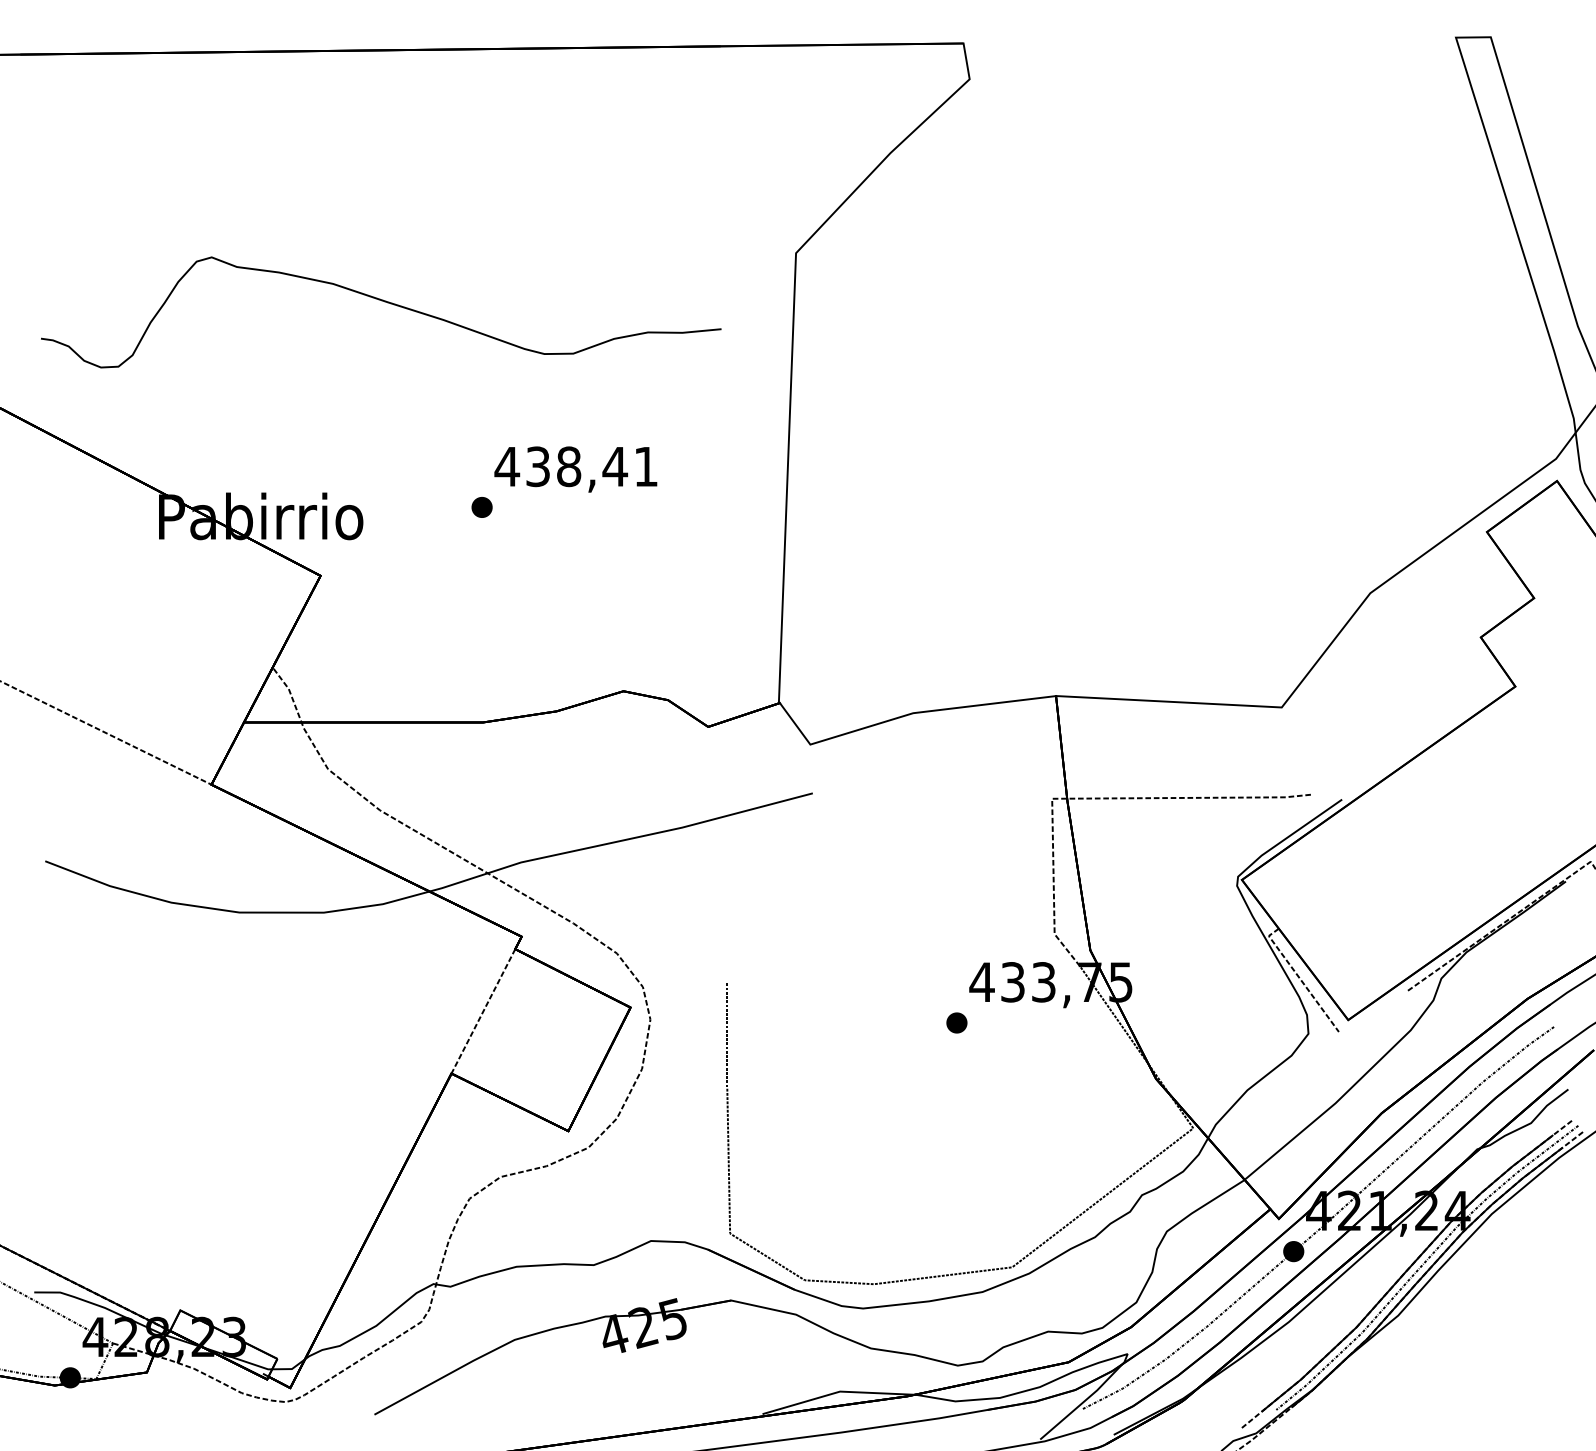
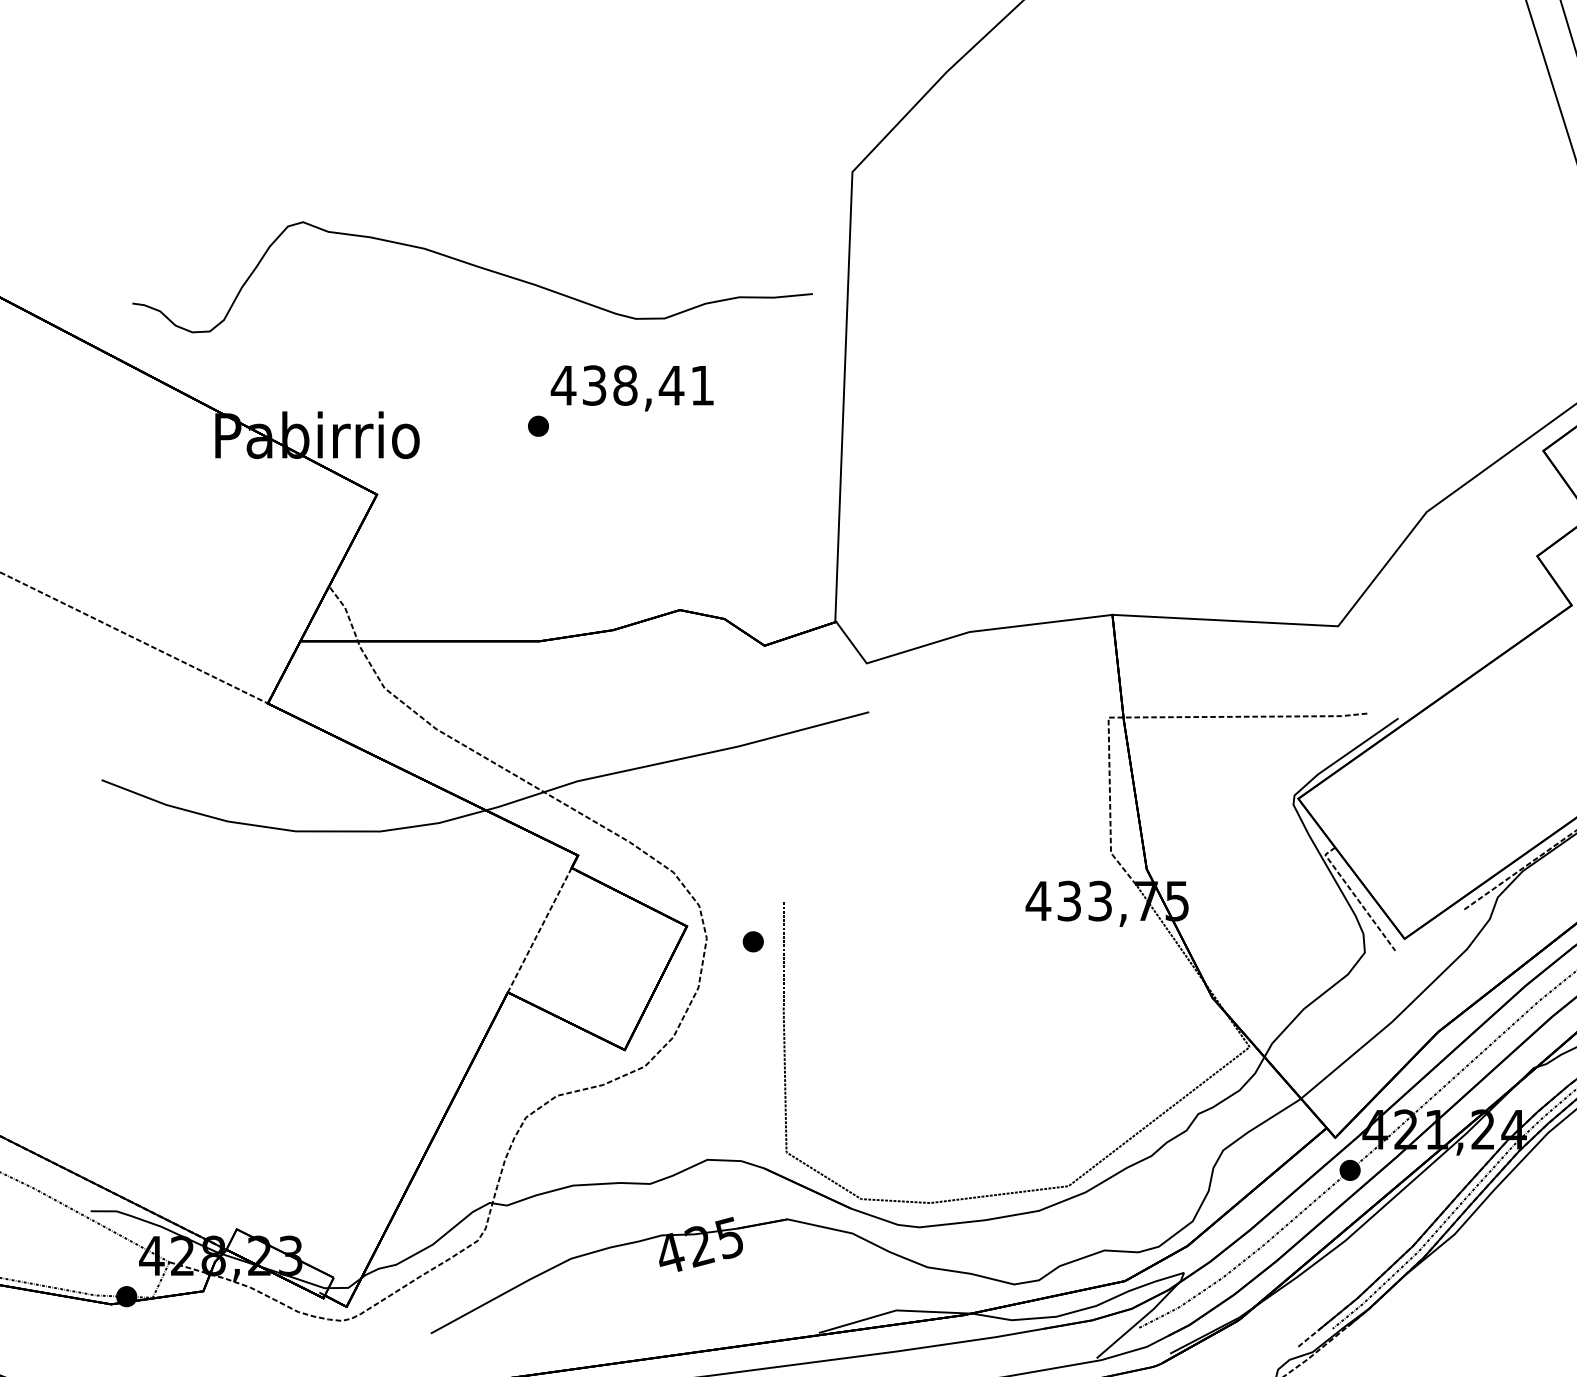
curve: (384, 302) -> (475, 267), moved
part: (956, 1022) -> (752, 941), moved

